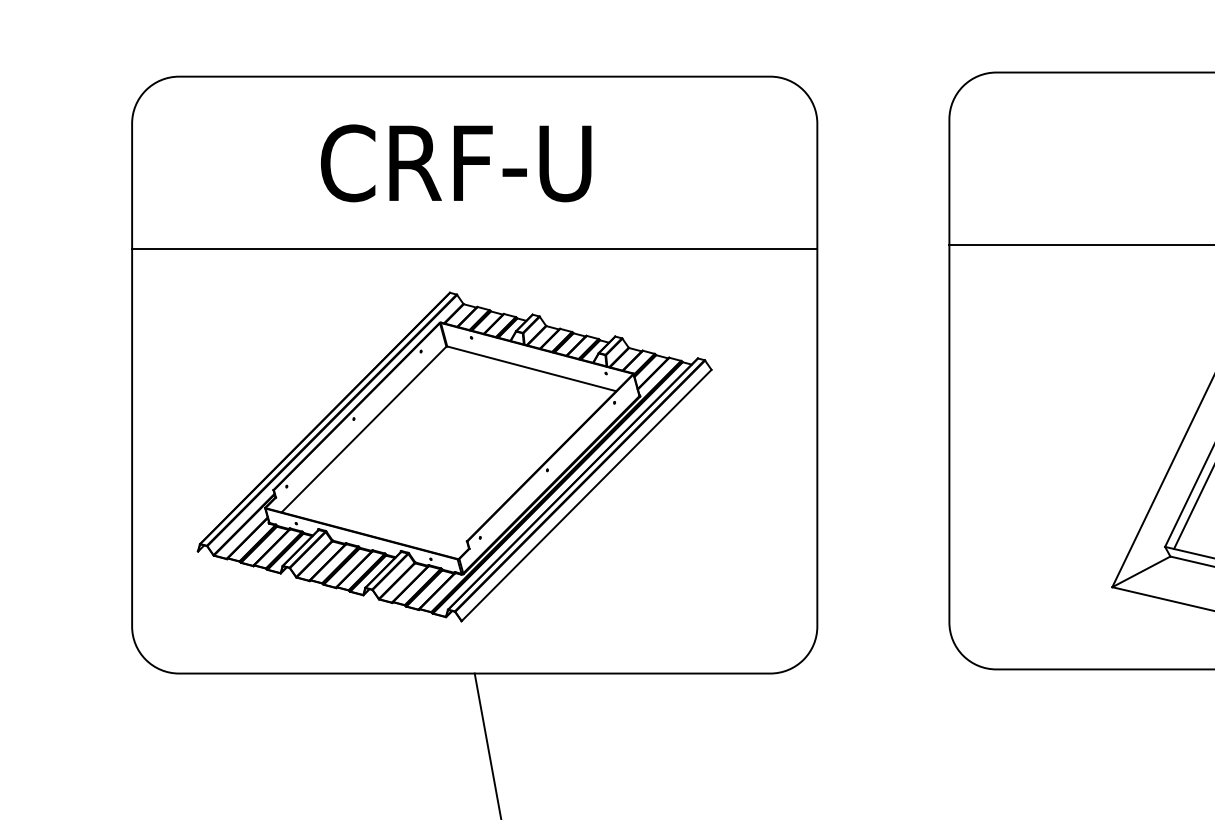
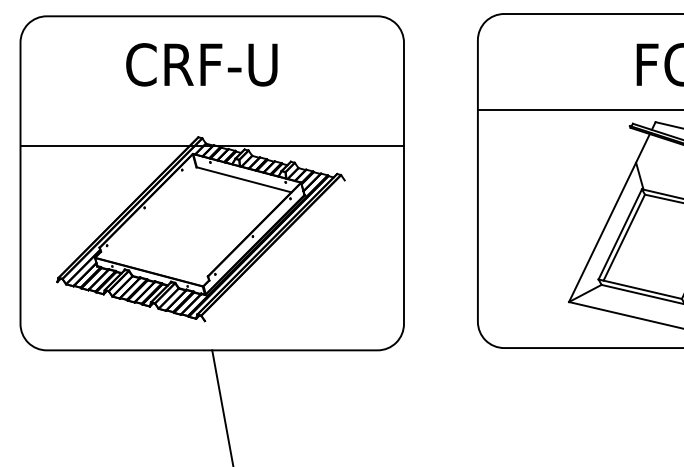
line: (473, 248) -> (211, 145), moved
line: (364, 428) -> (150, 213), removed
line: (585, 495) -> (274, 250), removed

